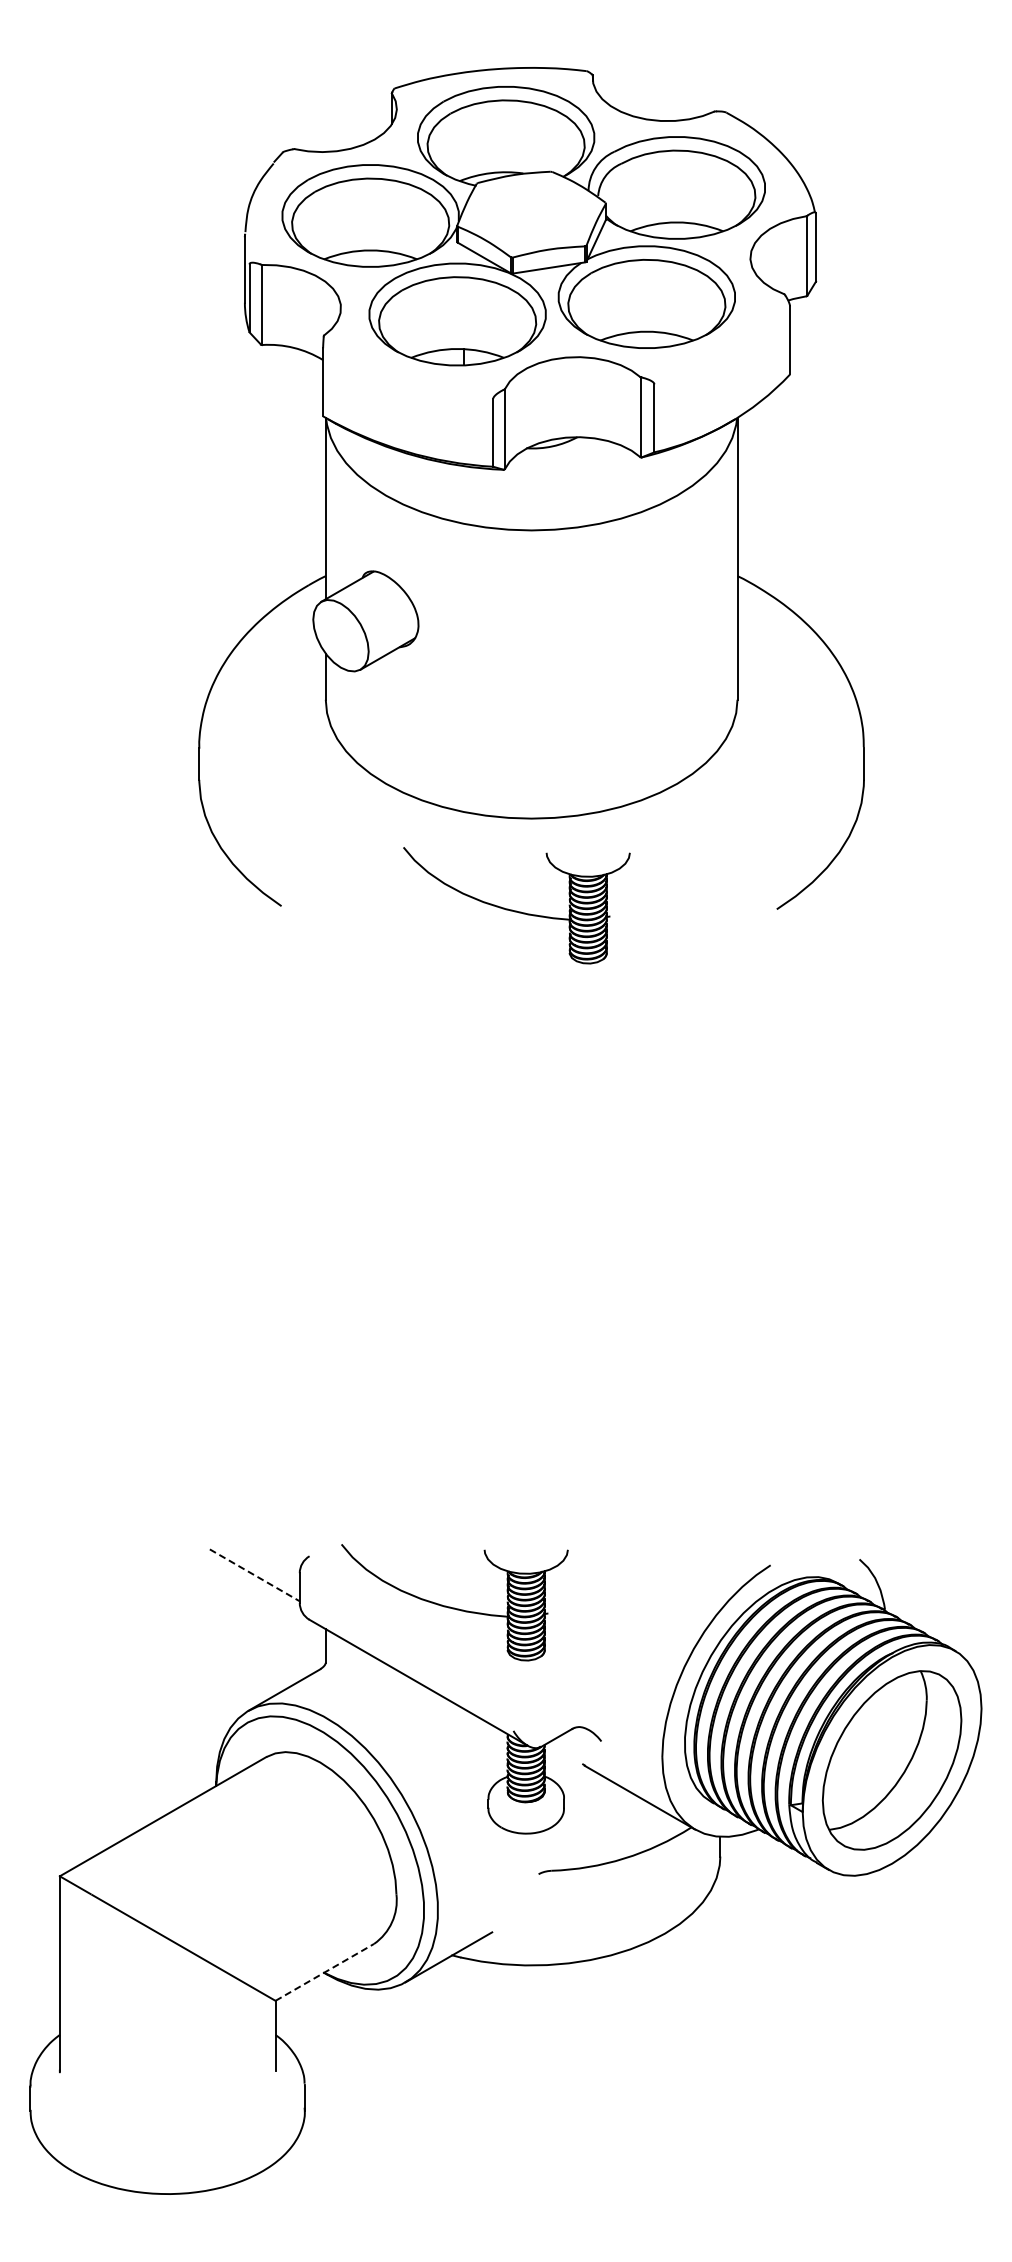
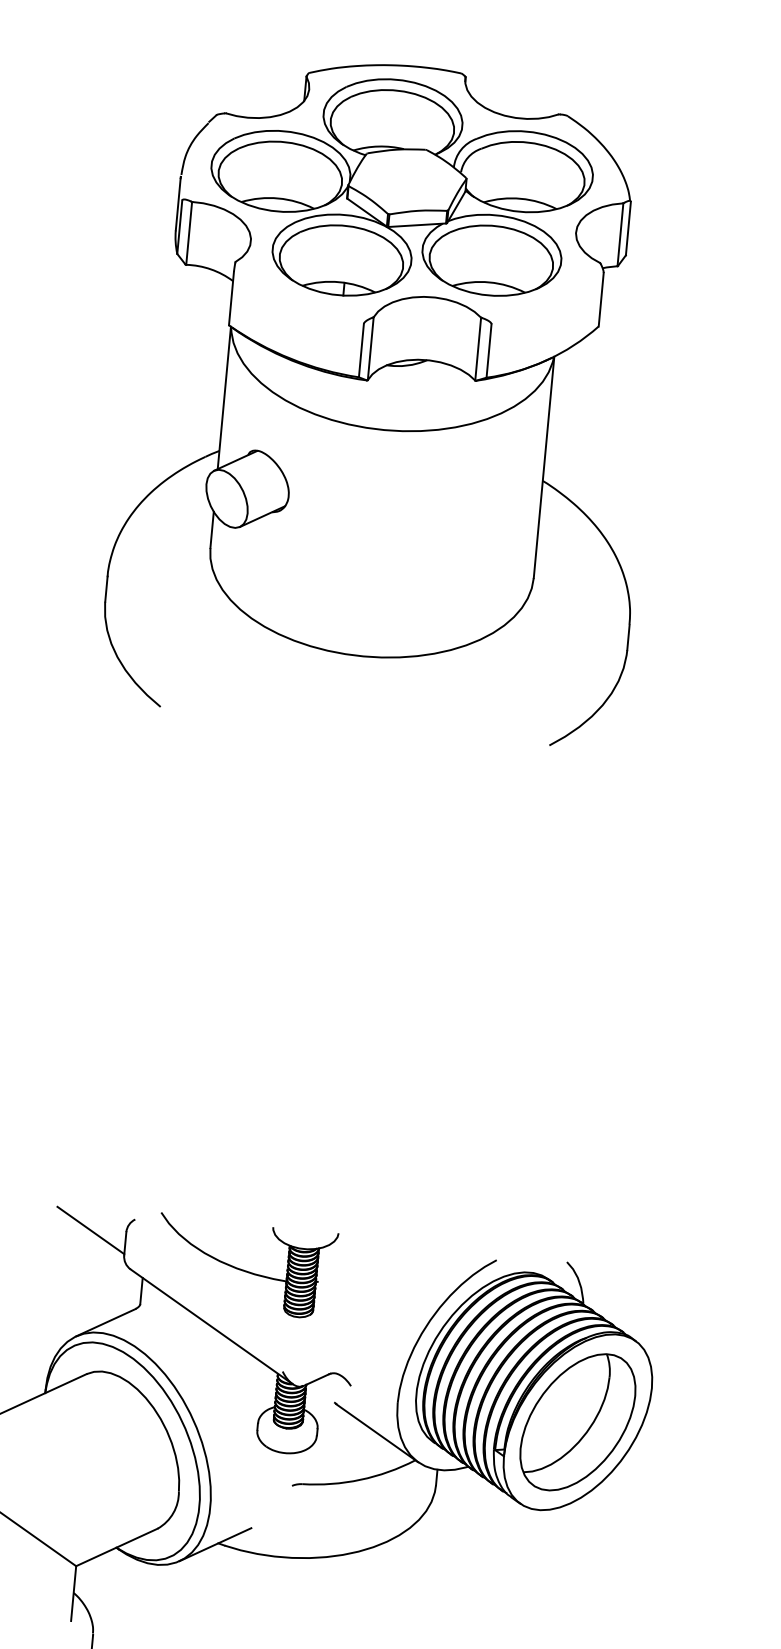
part: (516, 905) -> (345, 723), removed
line: (254, 1575) -> (90, 1230), dashed -> solid
line: (324, 1972) -> (116, 1547), dashed -> solid

